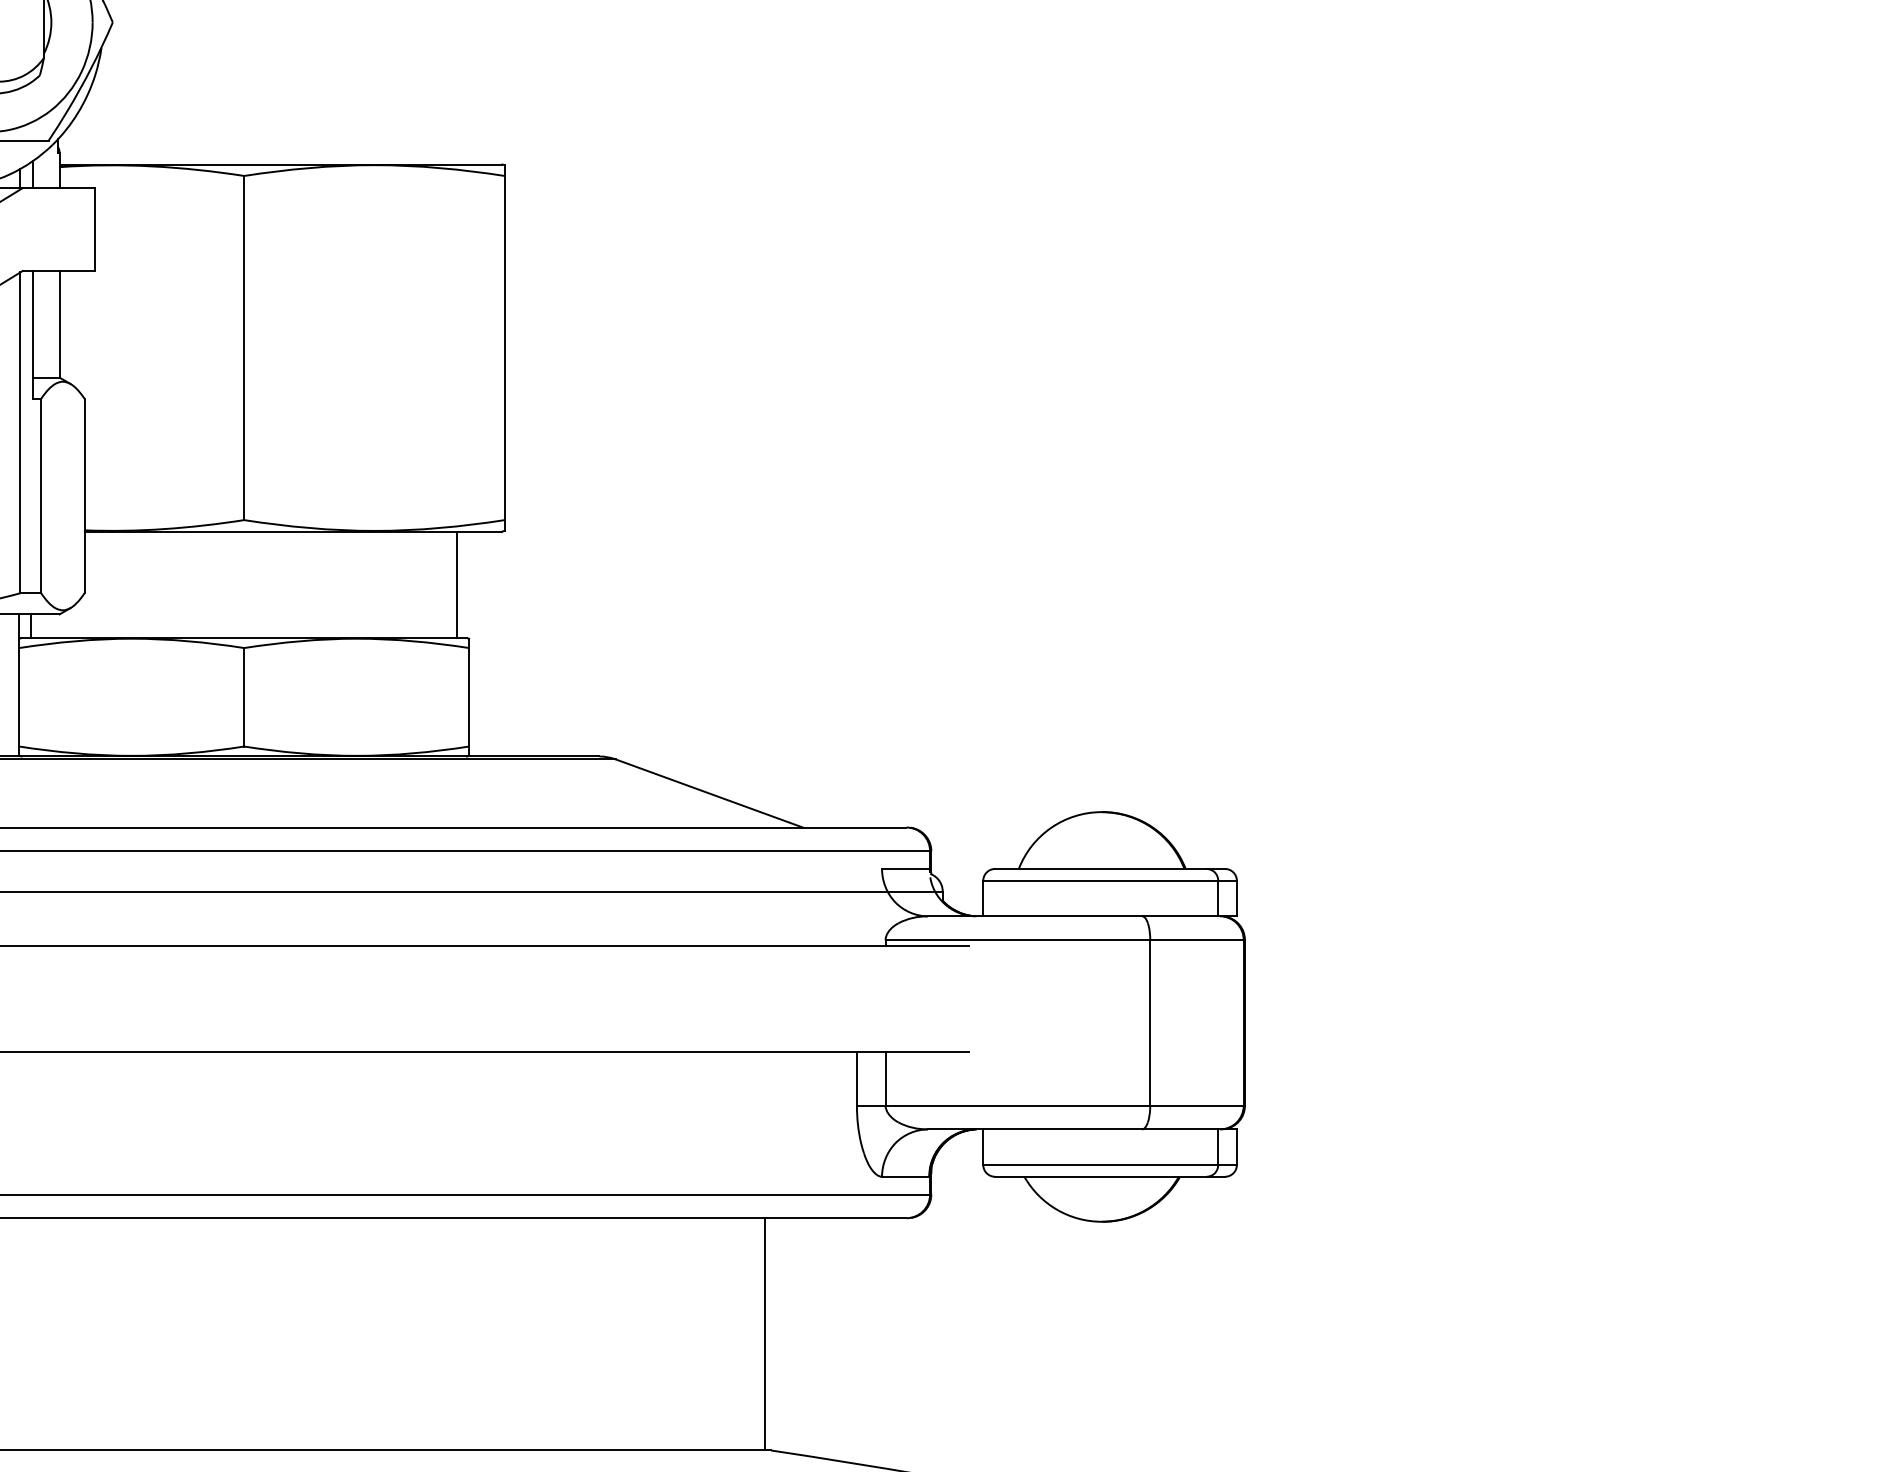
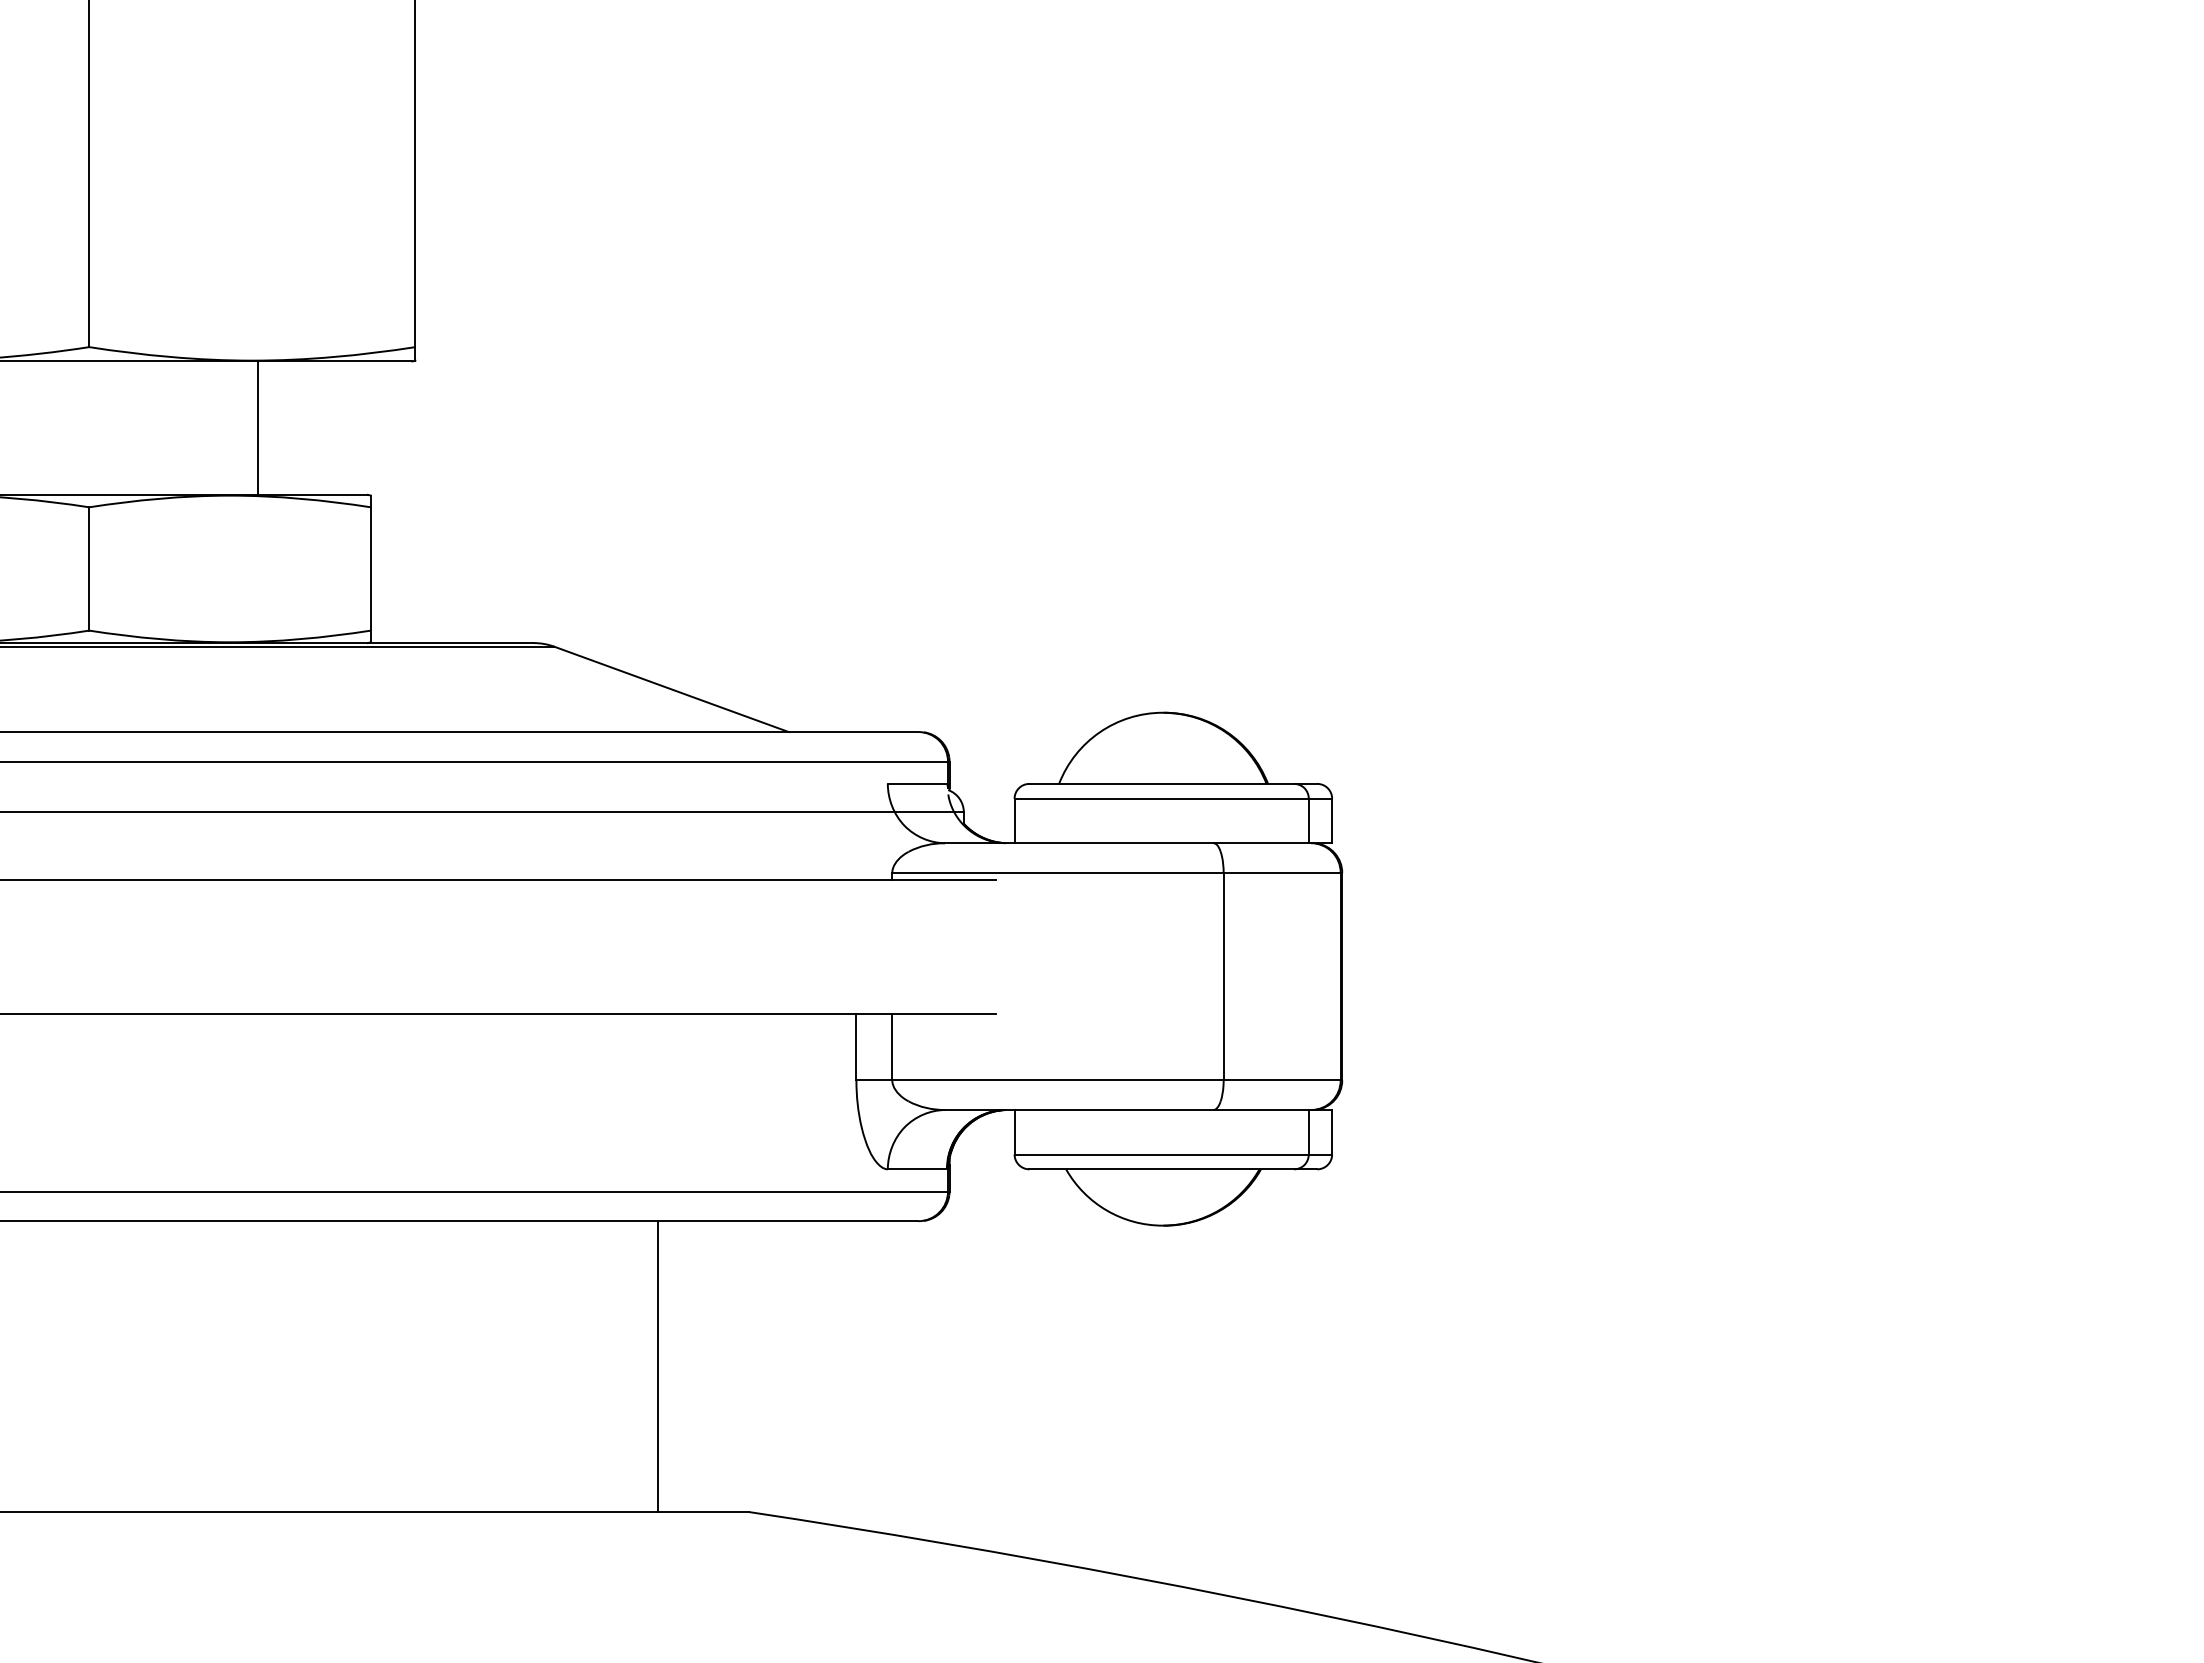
line: (457, 584) -> (258, 427), moved
line: (765, 1334) -> (658, 1366), moved

